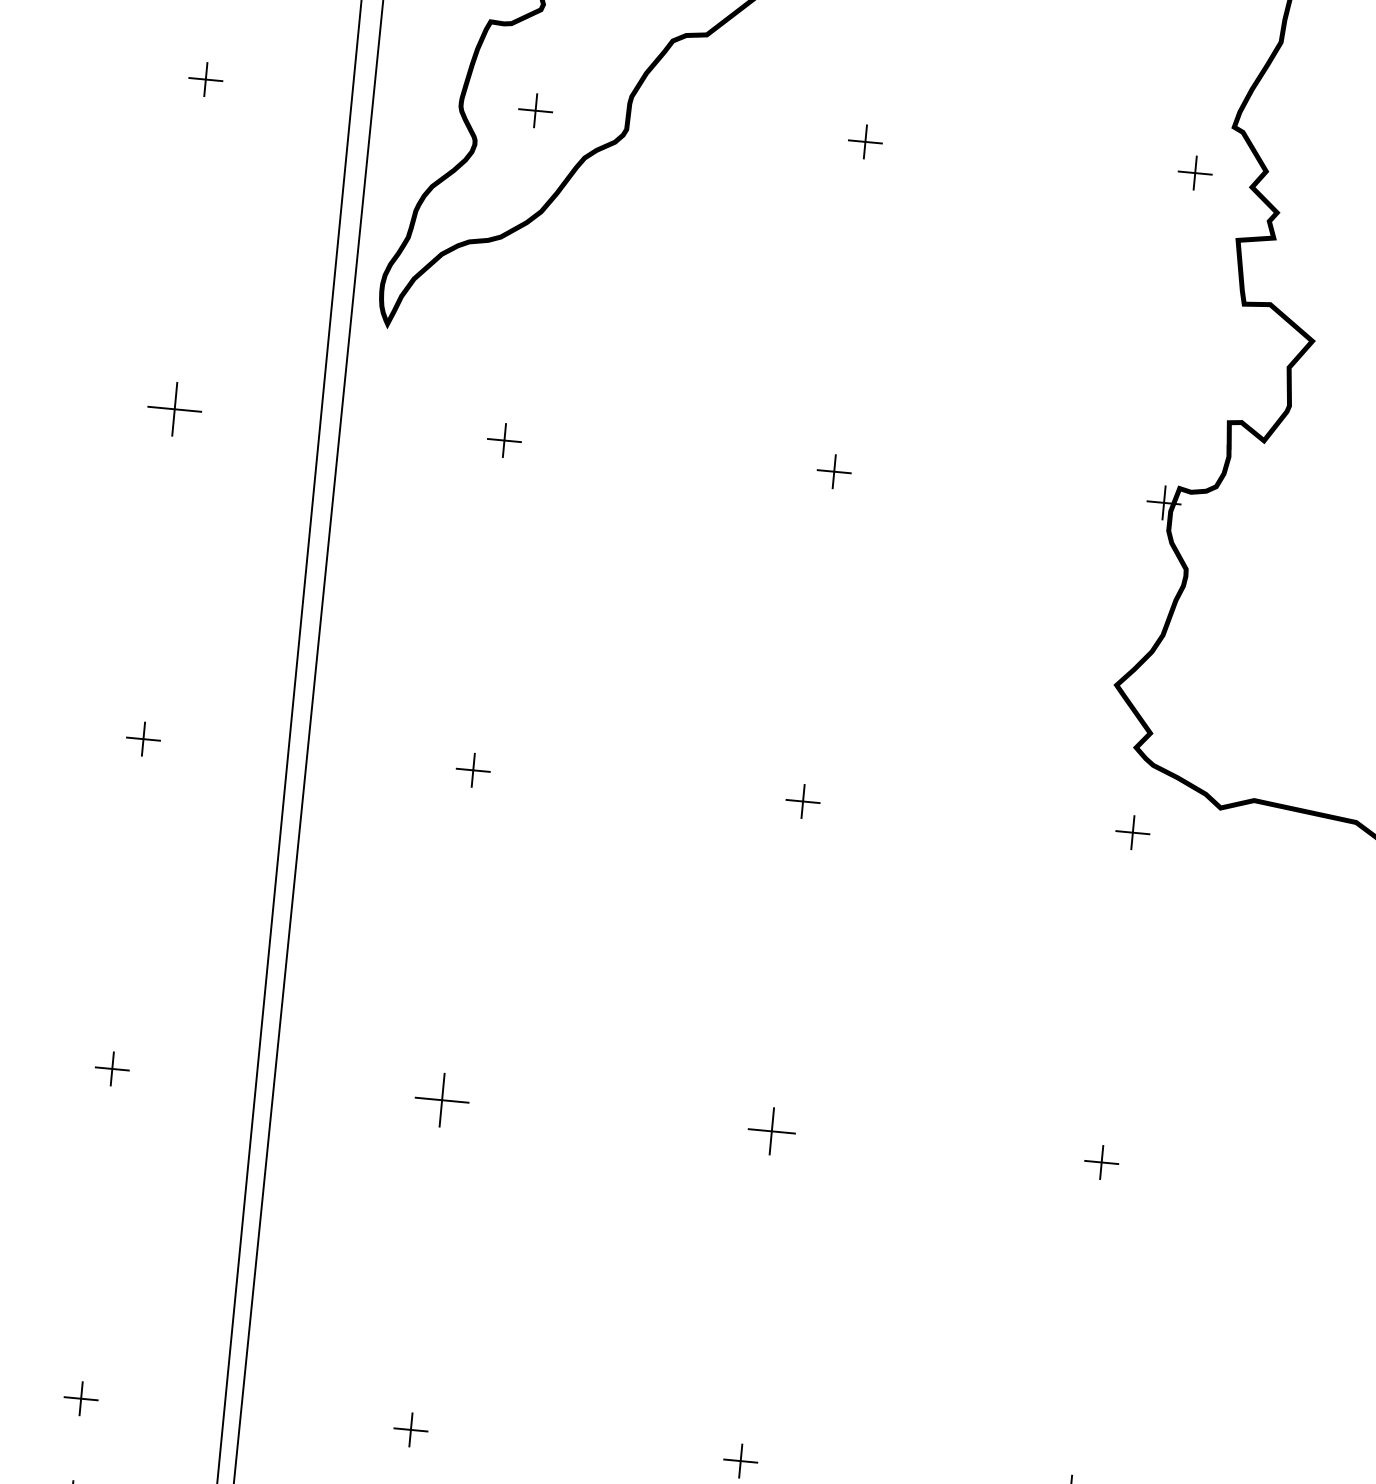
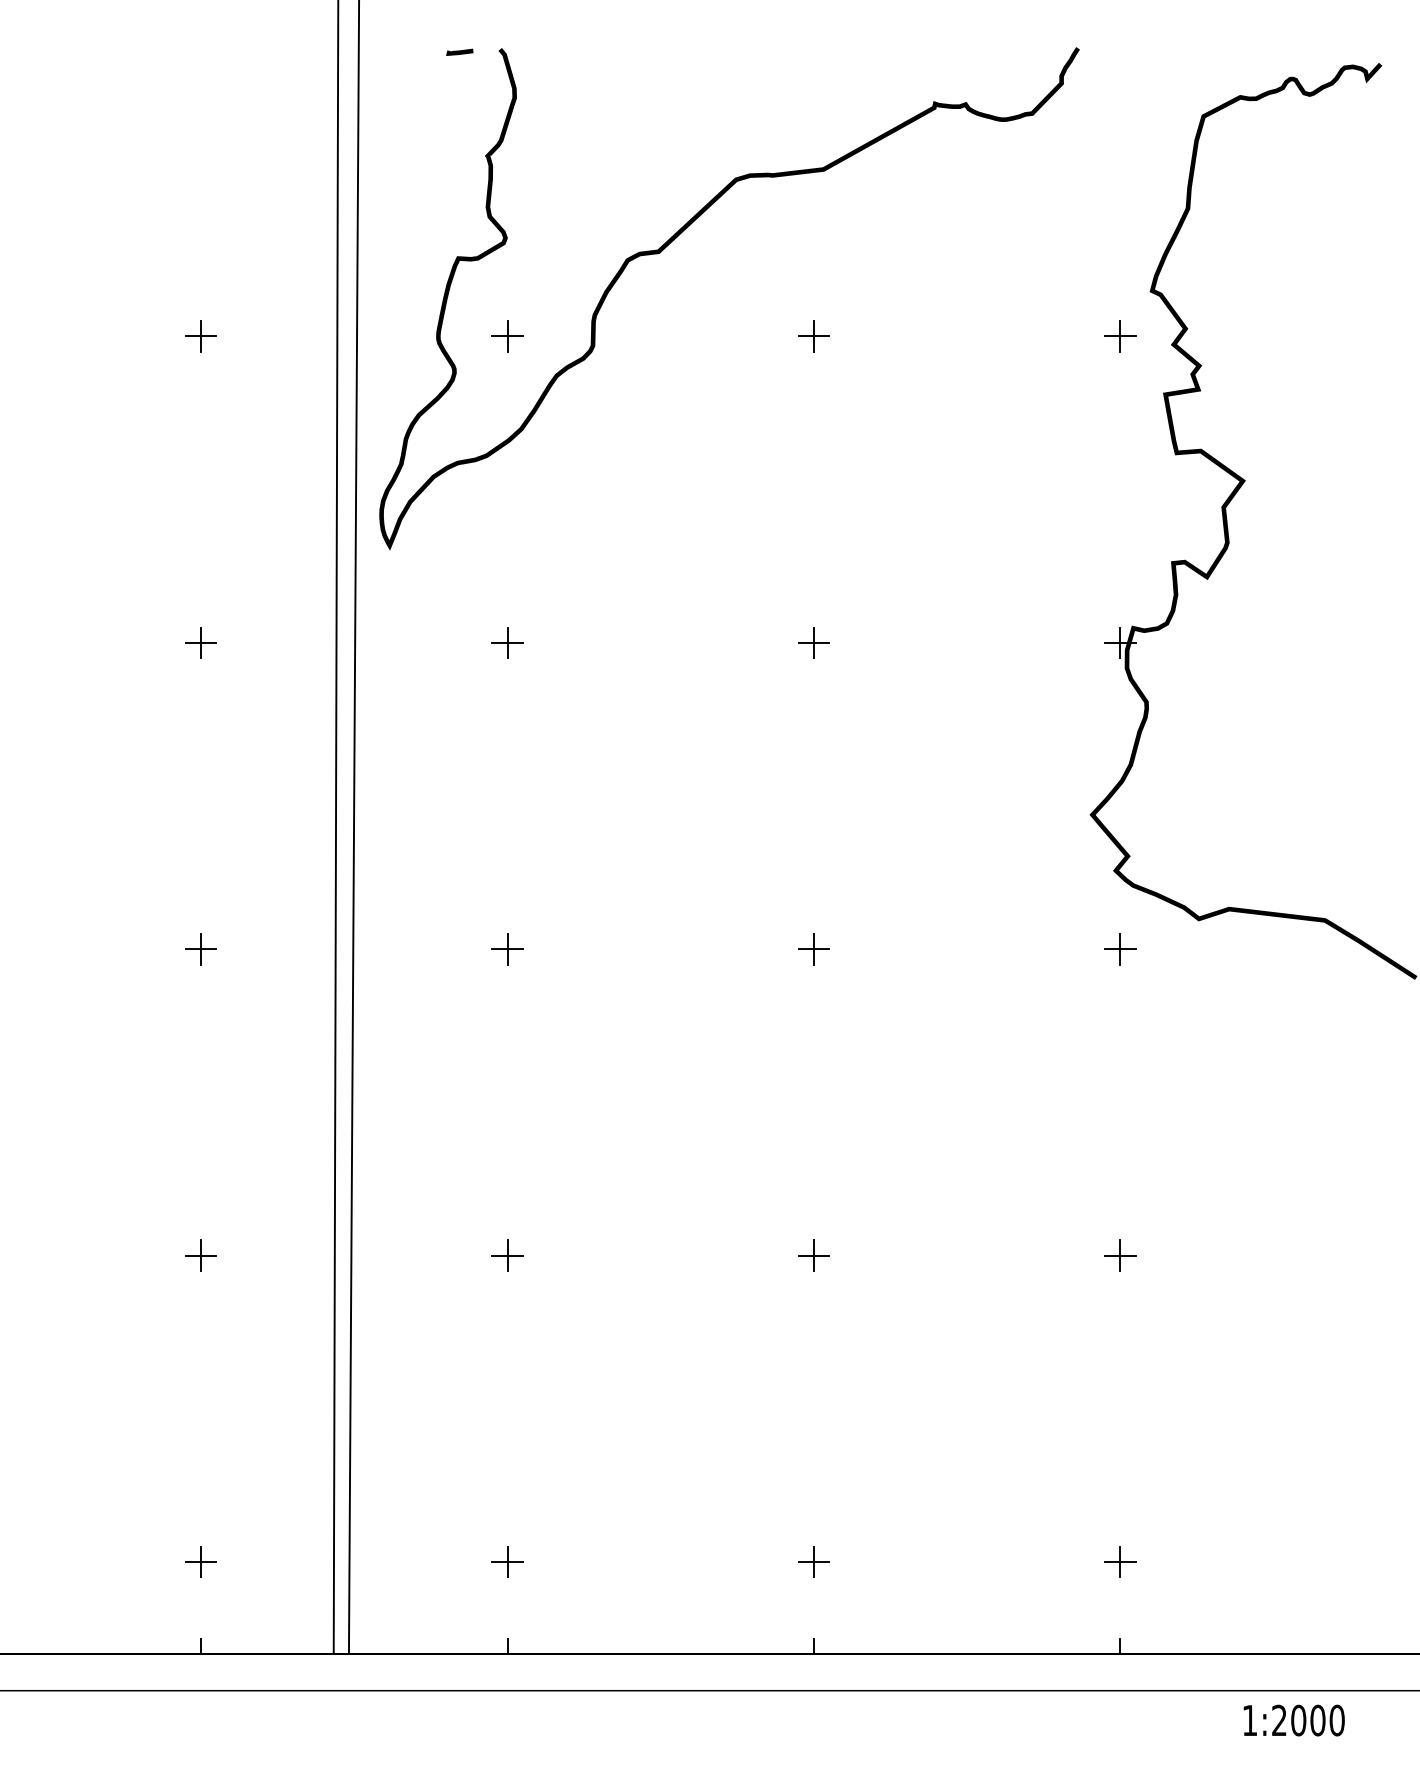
part: (174, 408) -> (200, 642), size x0.62
part: (442, 1099) -> (507, 1255), size x0.62
part: (771, 1131) -> (813, 1255), size x0.71

